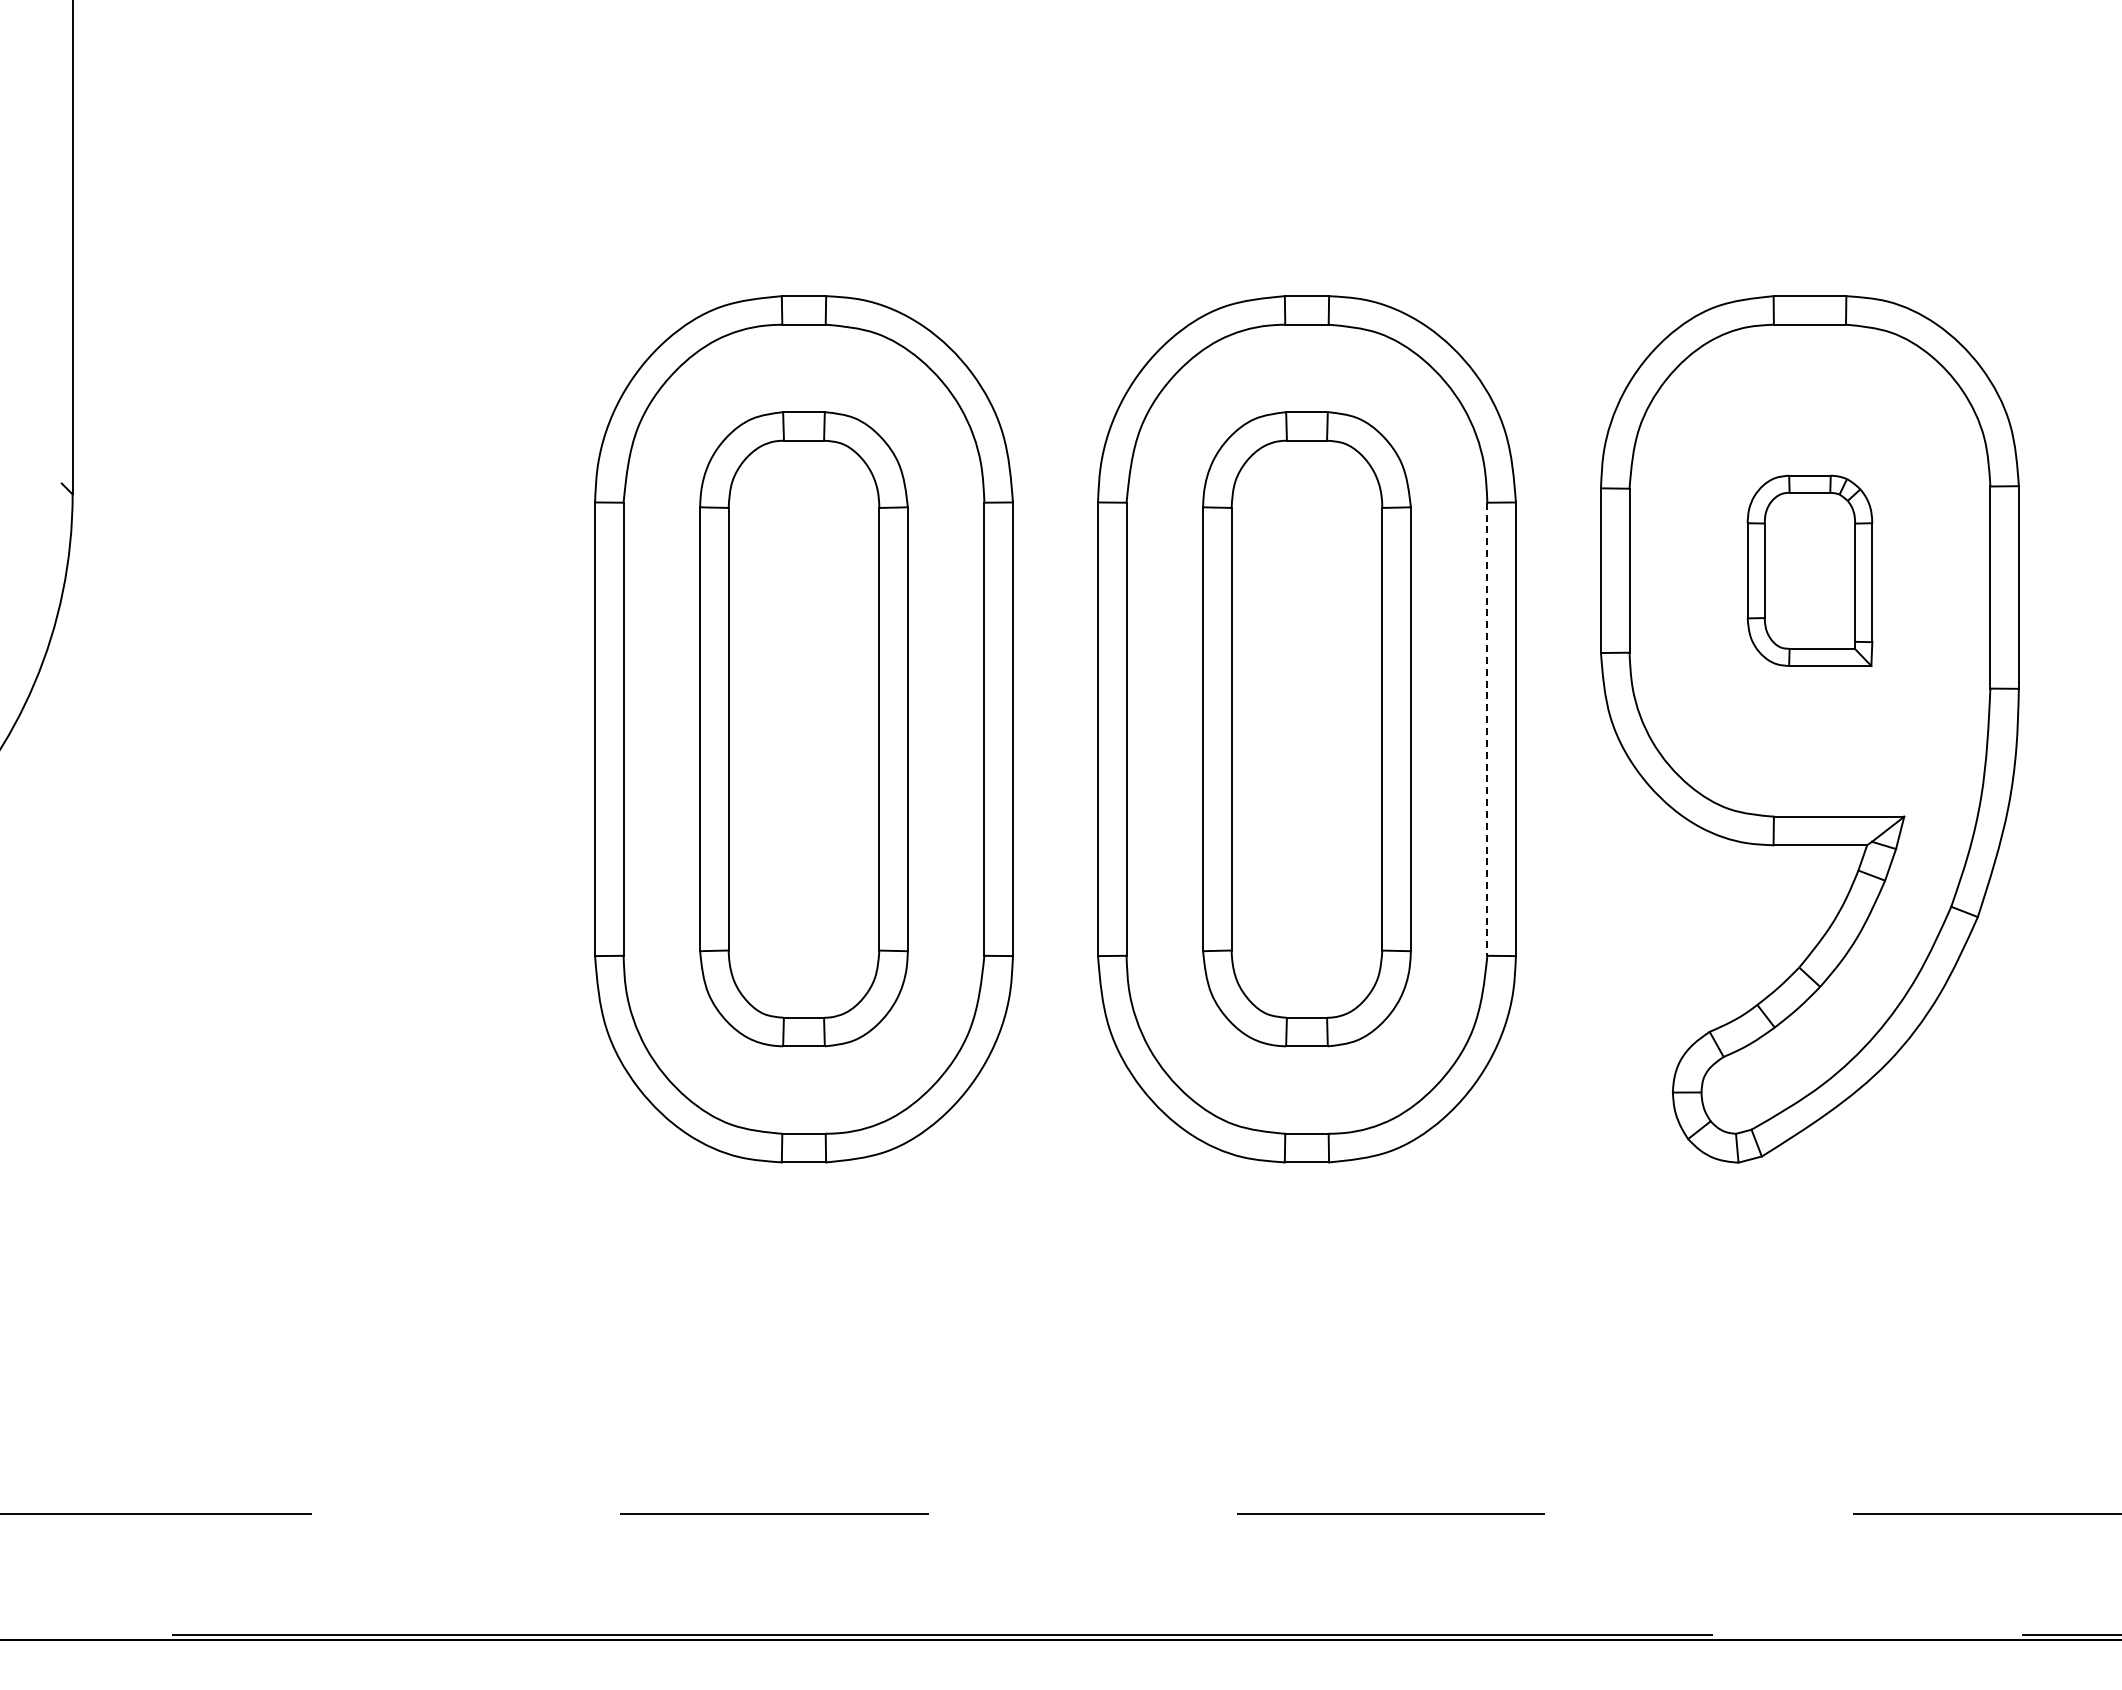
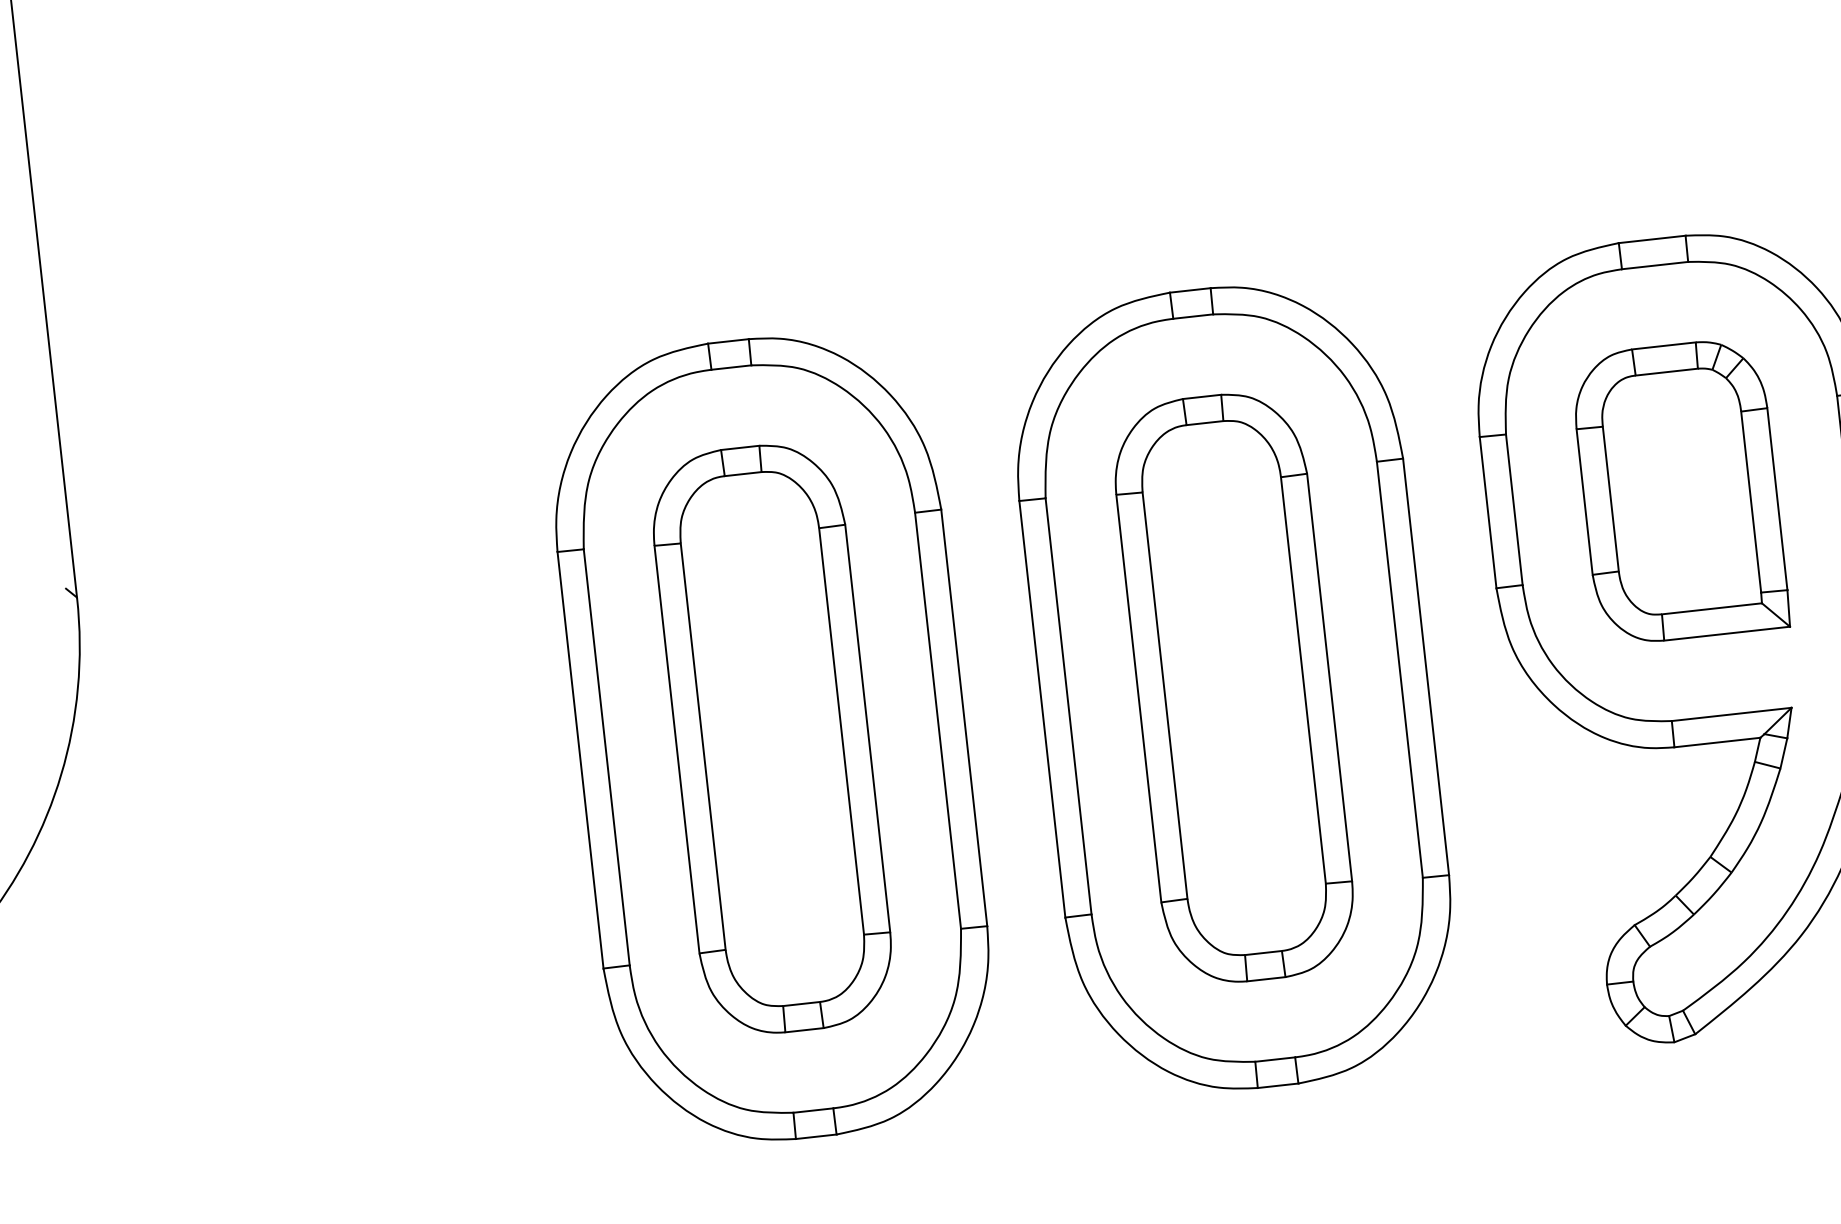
part: (1809, 570) -> (1679, 491), size x1.67
line: (1487, 729) -> (1400, 669), dashed -> solid

